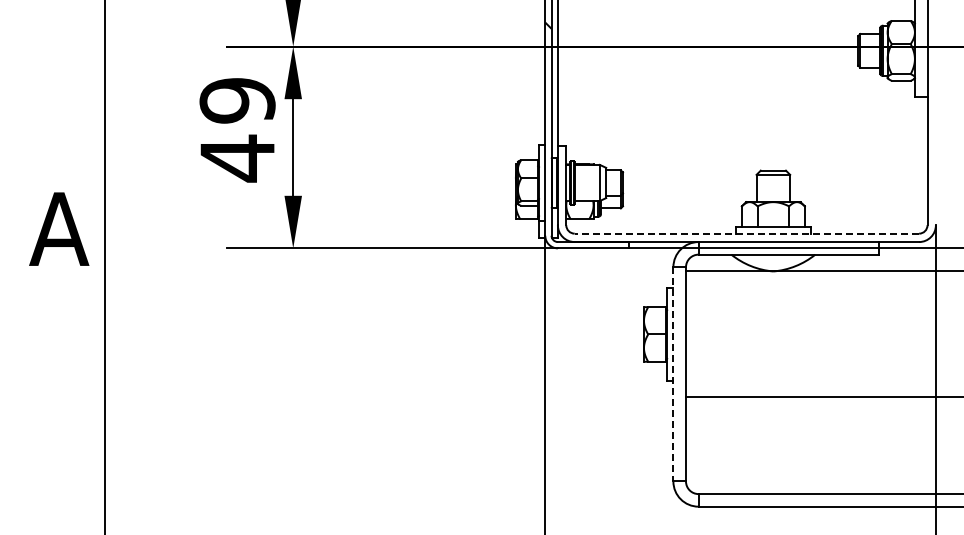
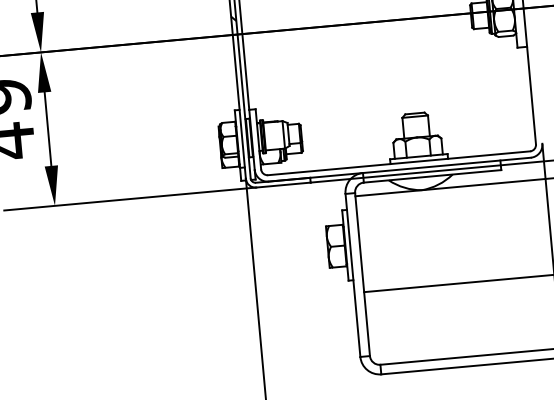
line: (746, 233) -> (398, 163), dashed -> solid
line: (673, 374) -> (353, 275), dashed -> solid

